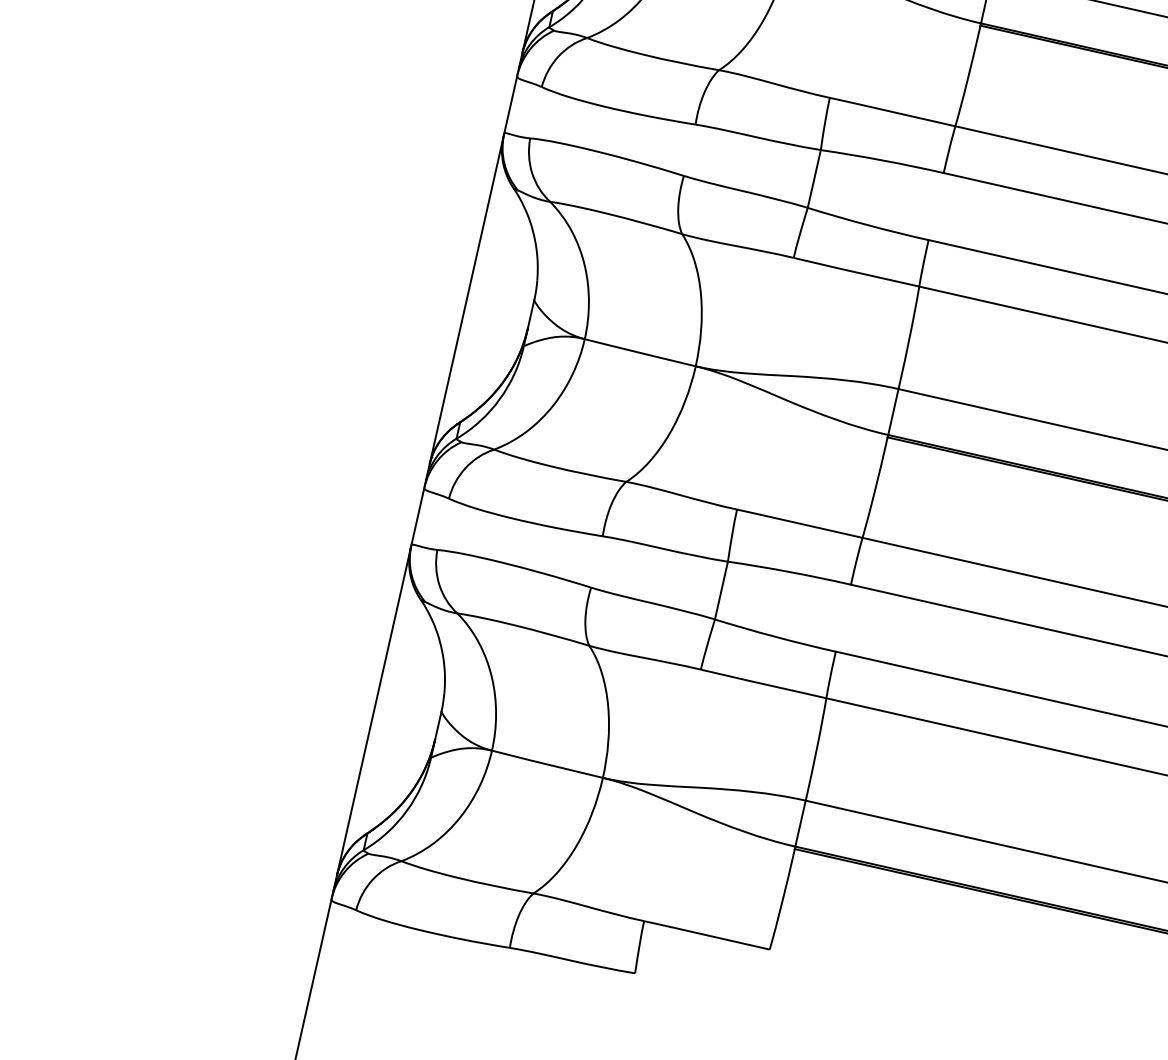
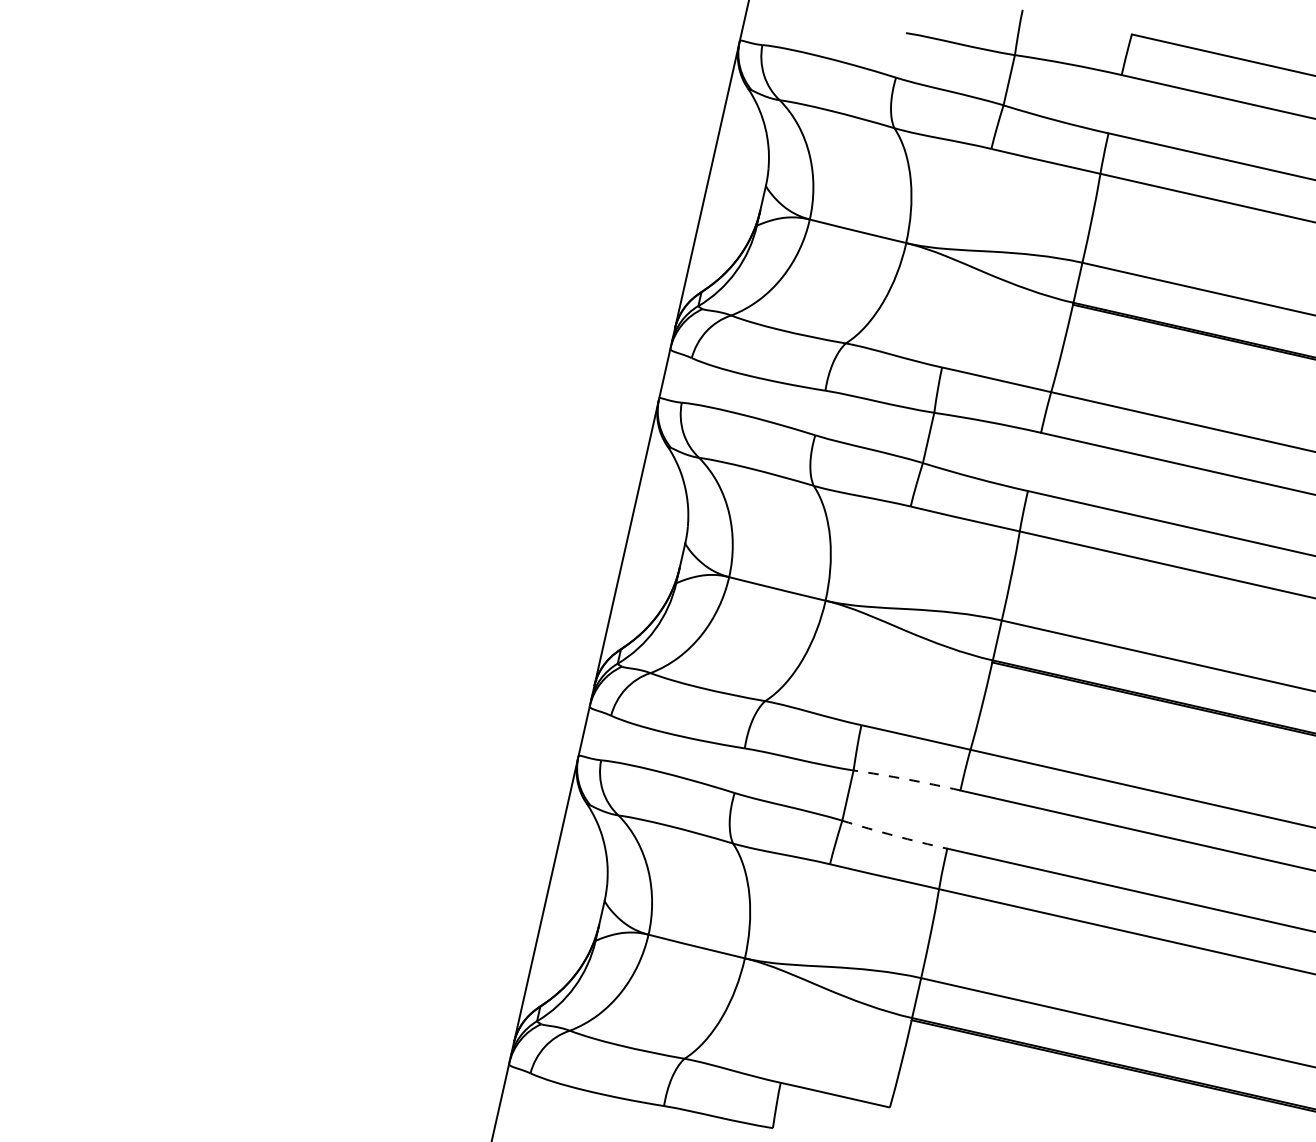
arc: (790, 572) -> (907, 779), solid -> dashed
arc: (775, 636) -> (894, 835), solid -> dashed

